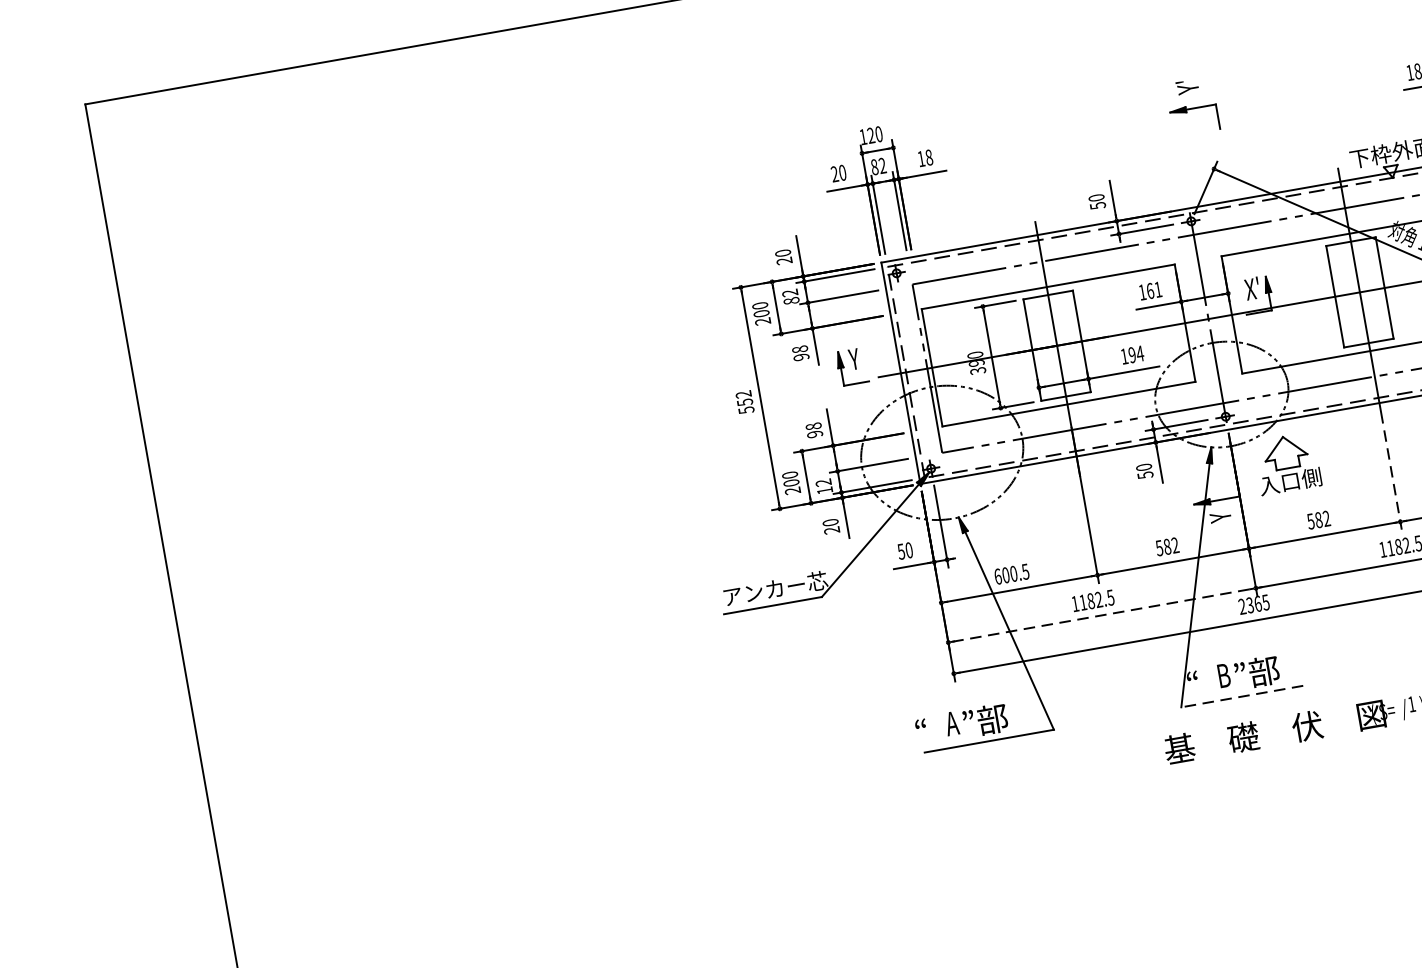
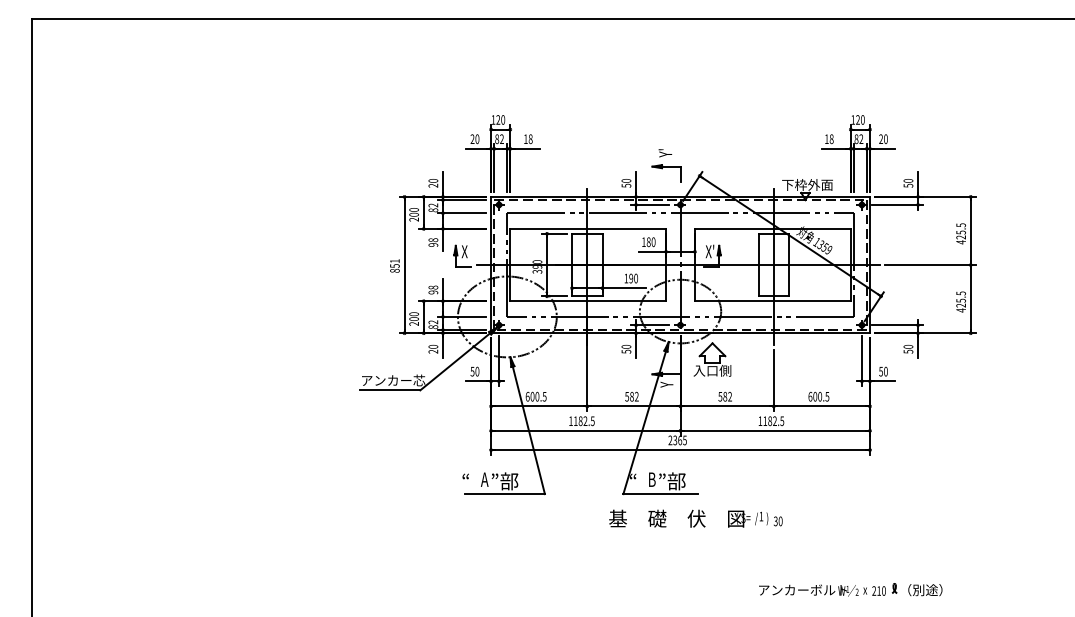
part: (1192, 106) -> (666, 165), moved
text: (1153, 291) -> (650, 242), 161 -> 180
text: (1139, 353) -> (635, 278), 194 -> 190
text: (854, 360) -> (464, 252), Y -> X
text: (744, 401) -> (394, 265), 552 -> 851
line: (1392, 479) -> (773, 380), dashed -> solid
text: (825, 491) -> (433, 327), 12 -> 82
line: (1103, 614) -> (586, 430), dashed -> solid
line: (1241, 697) -> (660, 494), dashed -> solid

